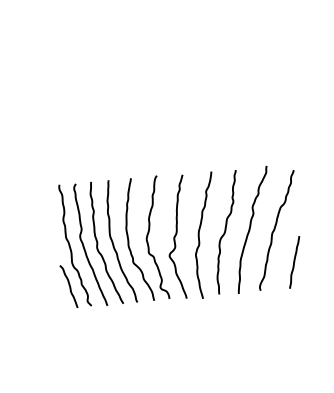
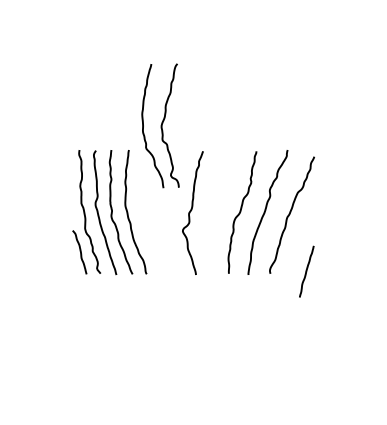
curve: (199, 235) -> (214, 213), removed
part: (145, 238) -> (160, 125), moved
curve: (294, 262) -> (306, 271), moved

